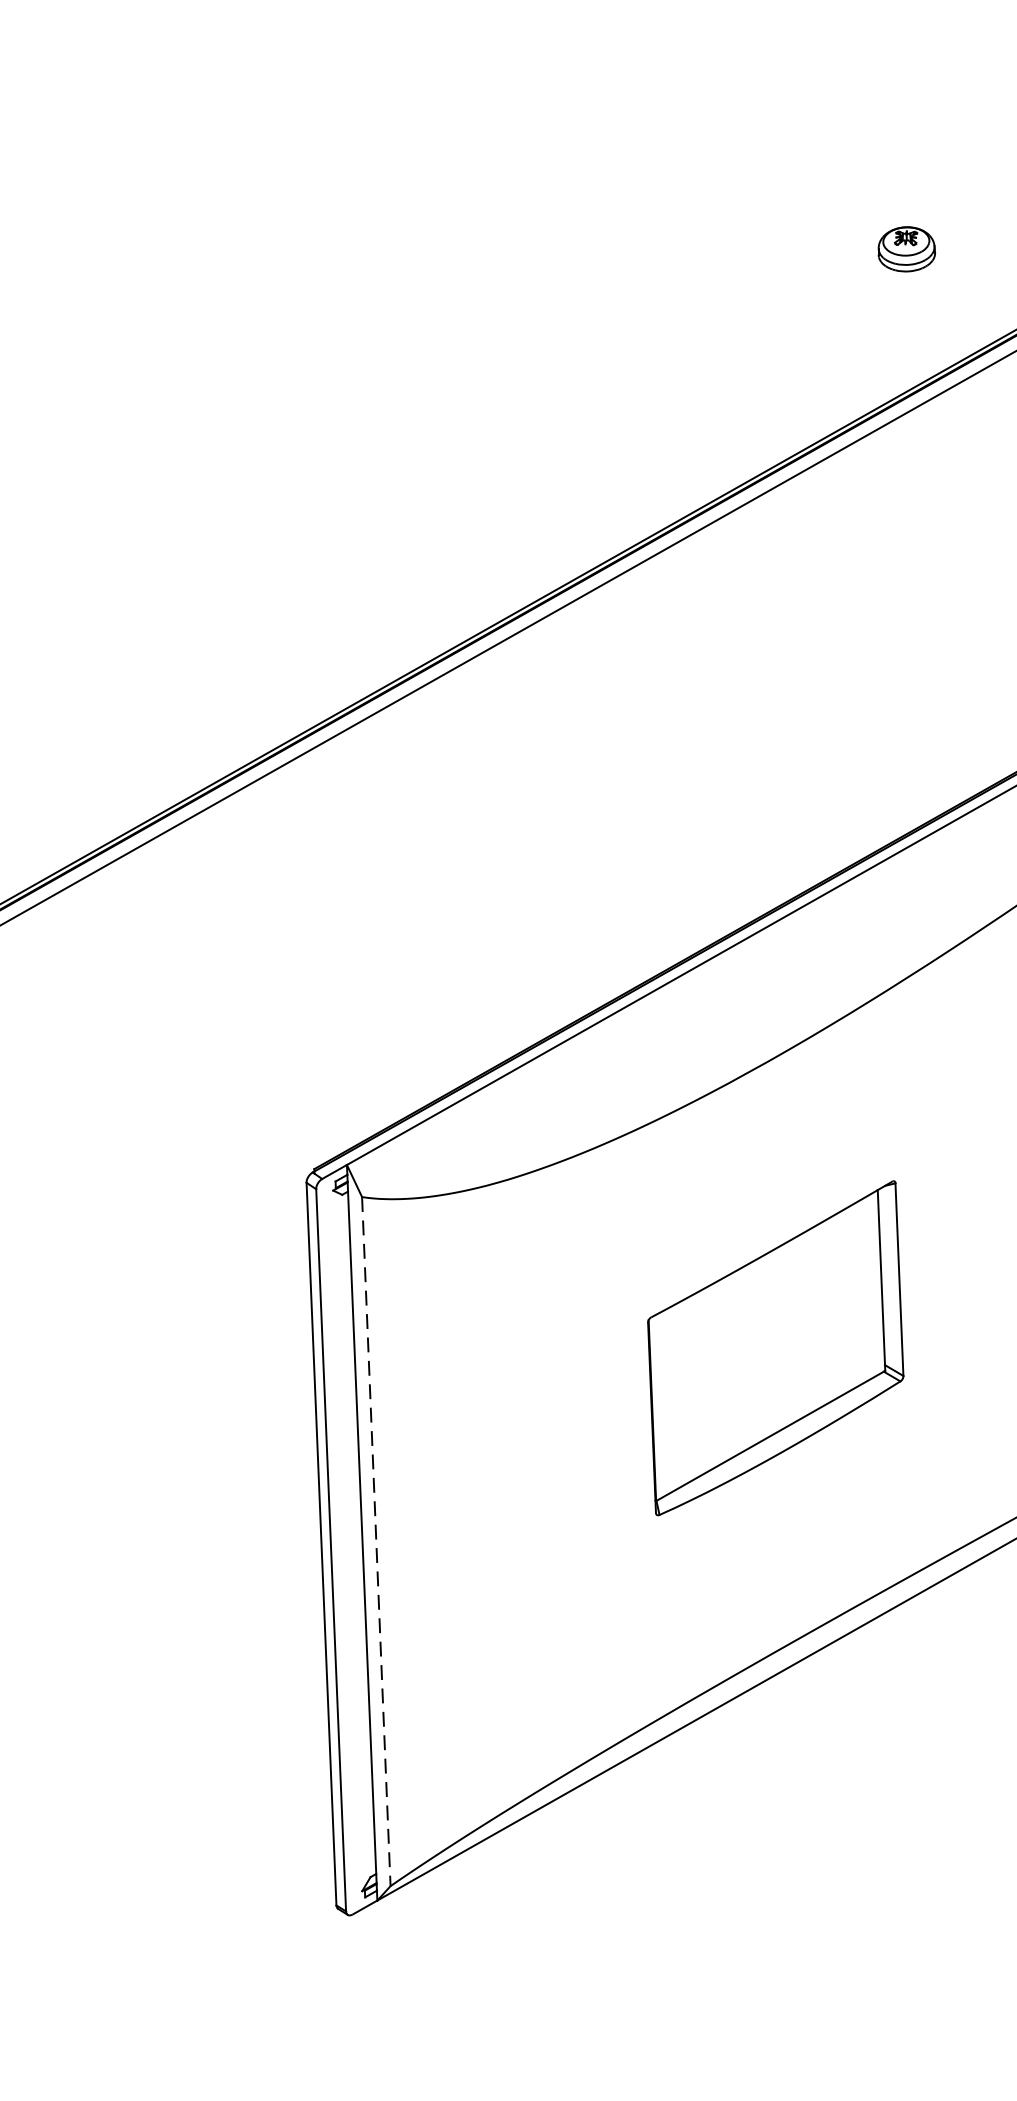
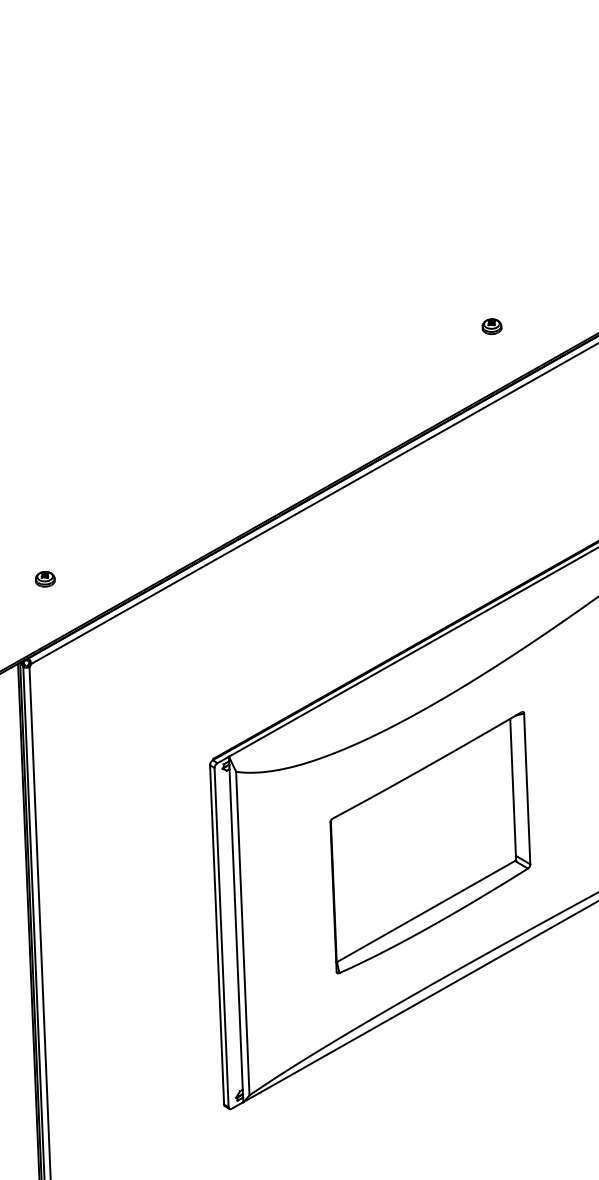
part: (905, 249) -> (491, 326), size x0.71
part: (775, 1347) -> (430, 842), size x1.67
line: (375, 1541) -> (242, 933), dashed -> solid

